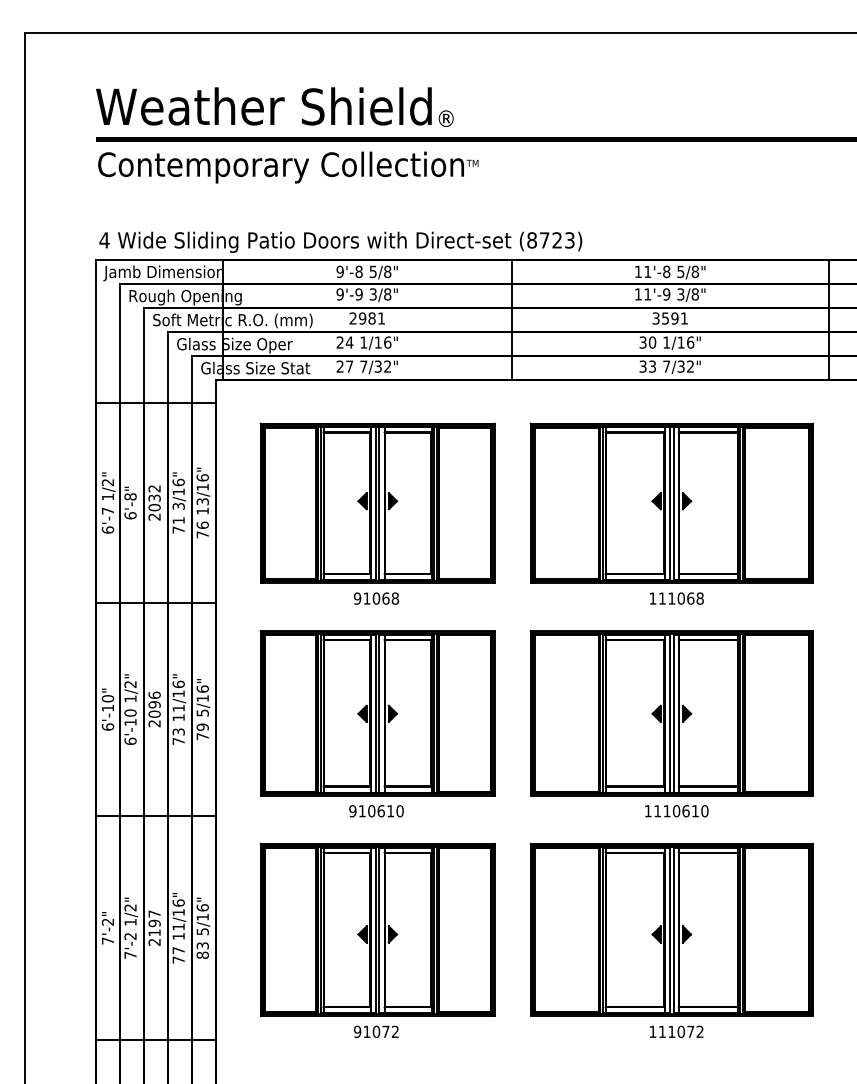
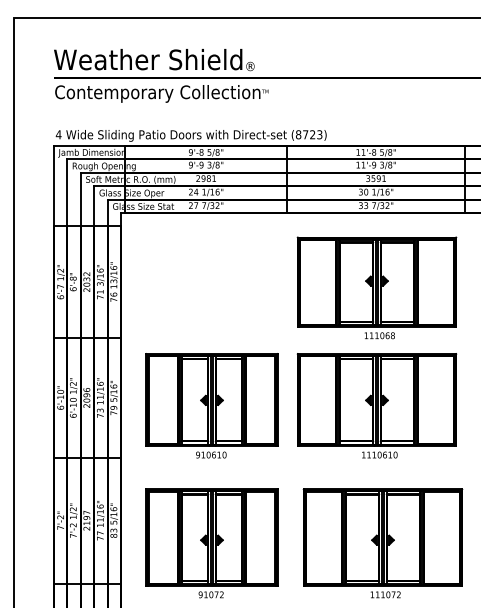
part: (376, 512) -> (211, 287), removed
part: (376, 940) -> (211, 543), moved
part: (670, 940) -> (382, 543), moved

